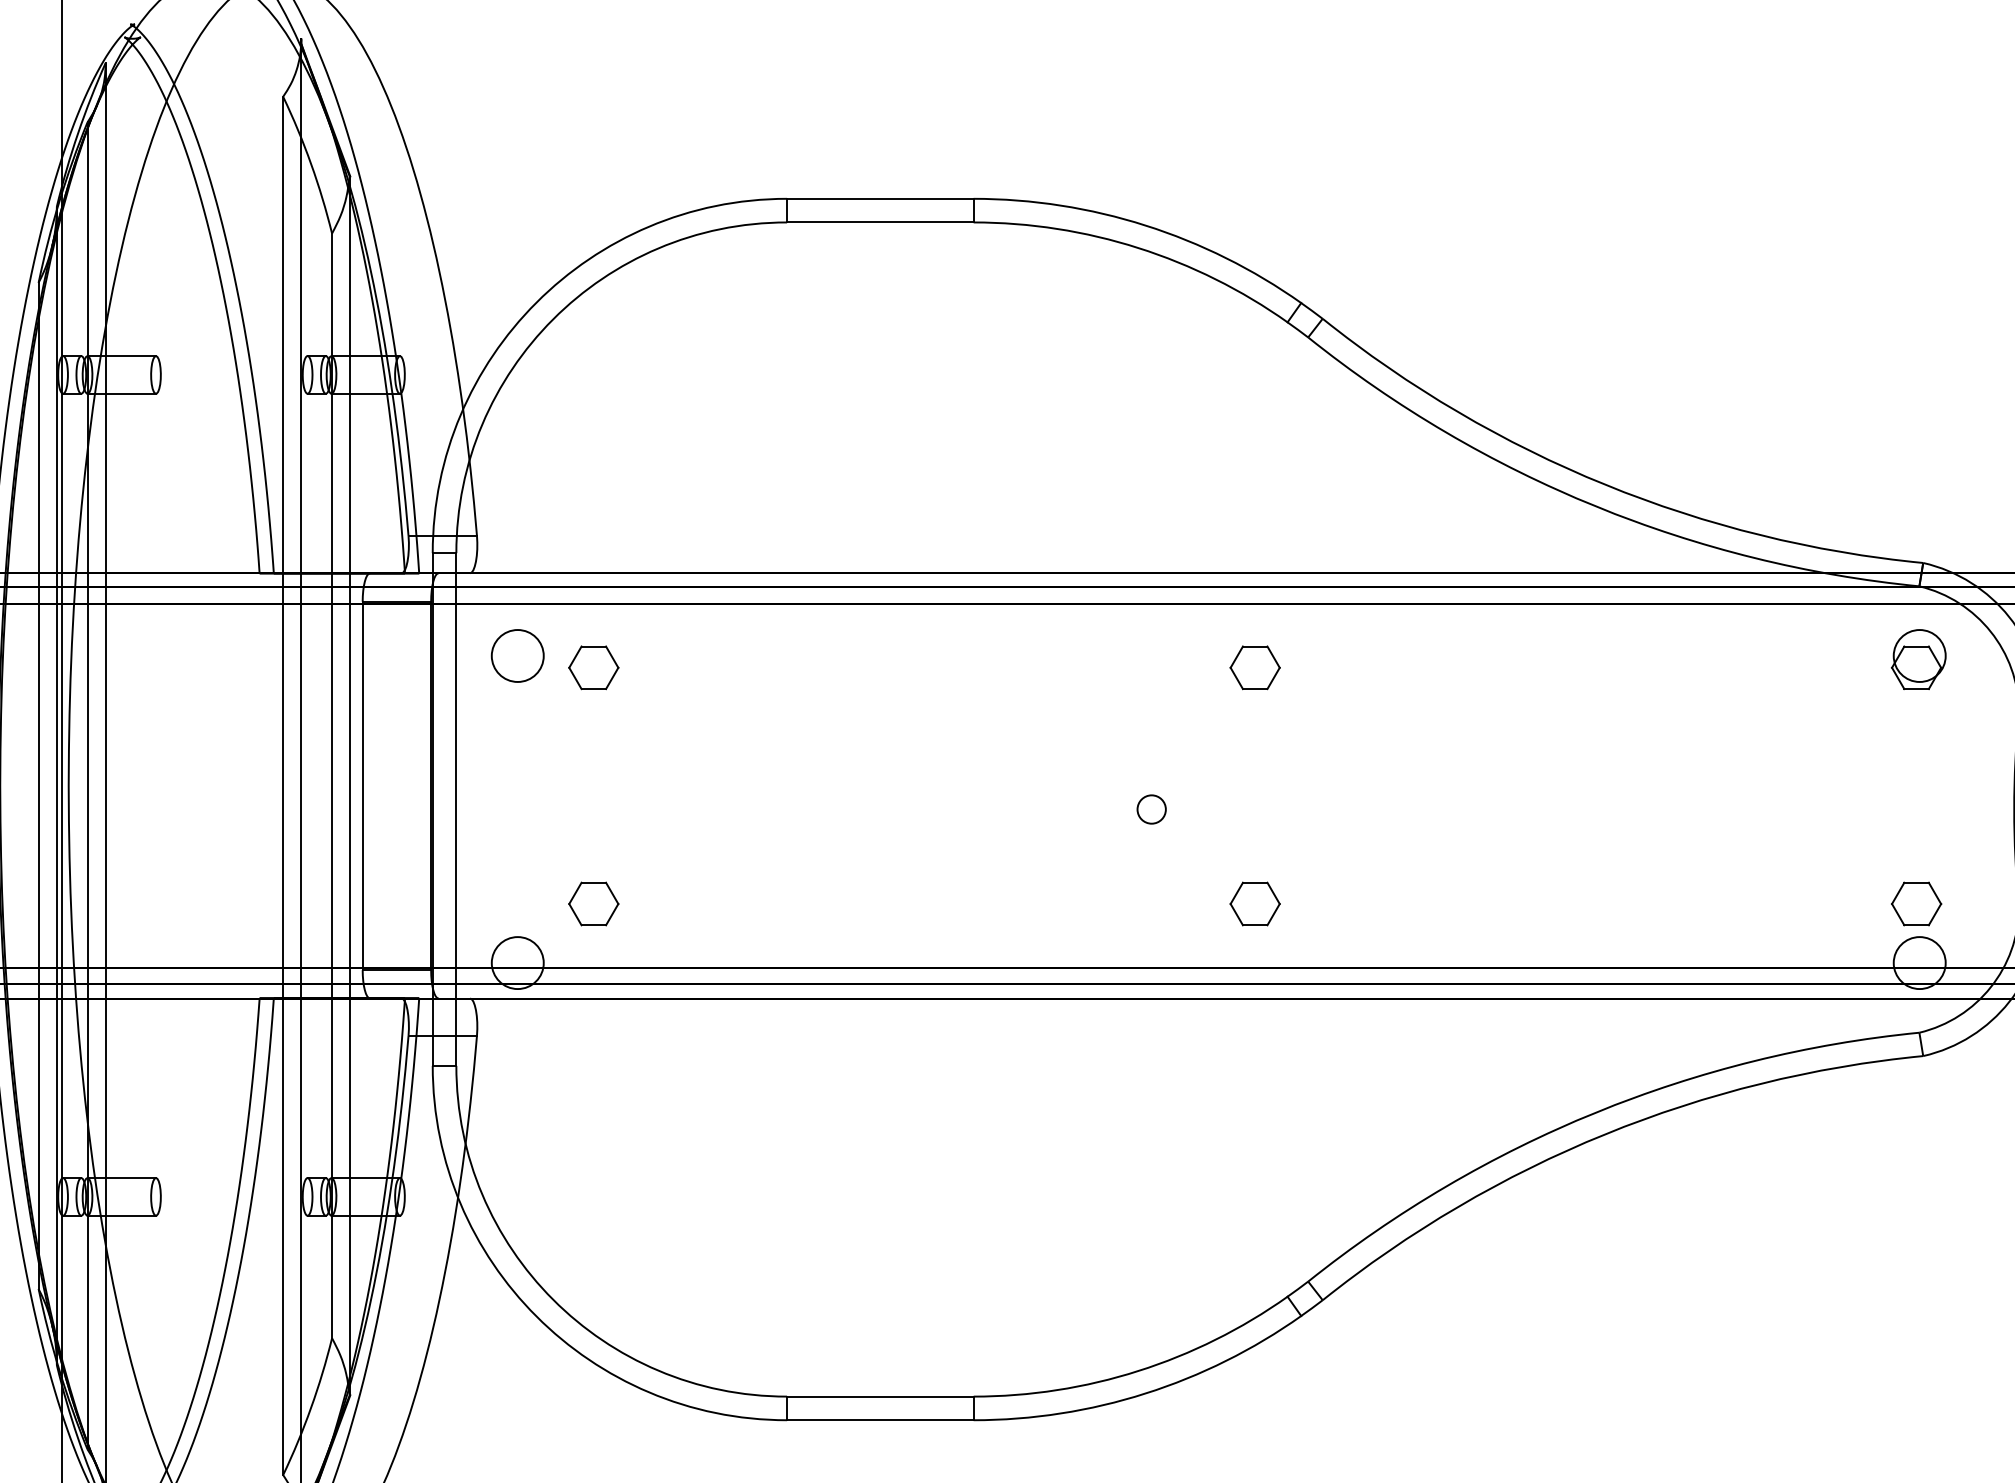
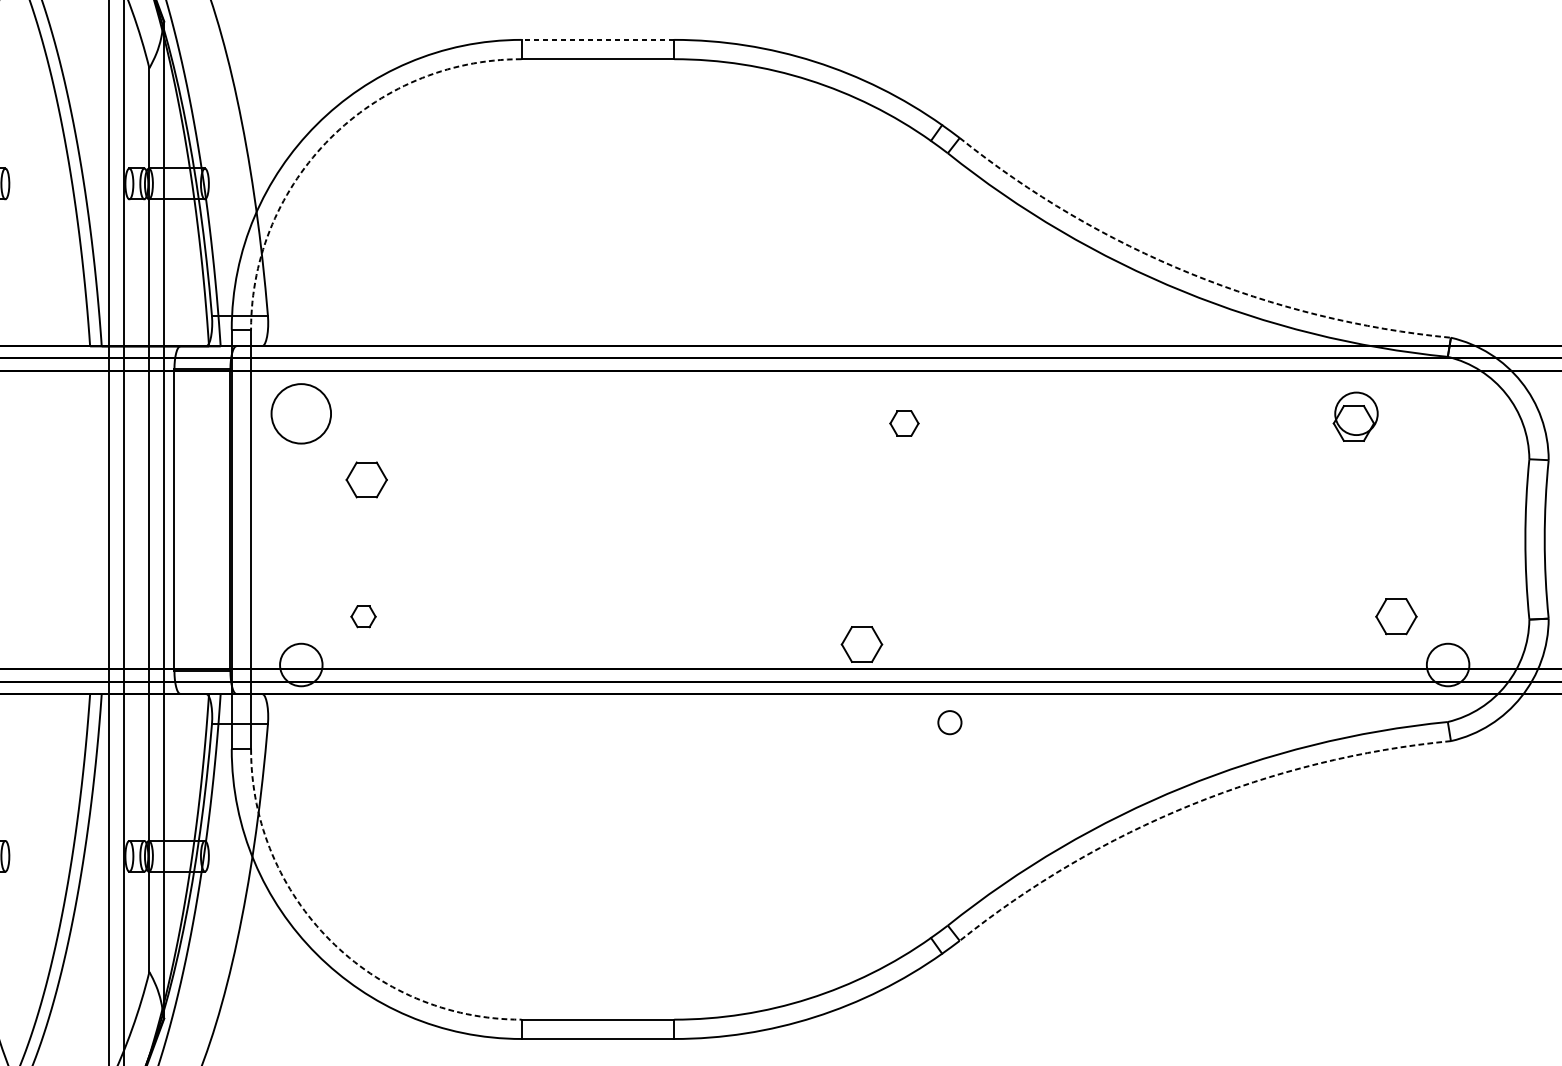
line: (879, 198) -> (597, 39), solid -> dashed
arc: (553, 319) -> (330, 138), solid -> dashed
arc: (1605, 484) -> (1191, 273), solid -> dashed
circle: (517, 655) -> (301, 413), size x1.4
part: (1918, 659) -> (1355, 416), moved
part: (593, 667) -> (366, 479), moved
part: (1254, 667) -> (903, 423), size x0.7
circle: (1151, 809) -> (949, 722), moved
part: (593, 903) -> (363, 616), size x0.6
part: (1254, 903) -> (861, 644), moved
part: (1916, 903) -> (1396, 616), moved
arc: (1605, 1134) -> (1191, 805), solid -> dashed
arc: (553, 1299) -> (330, 940), solid -> dashed

